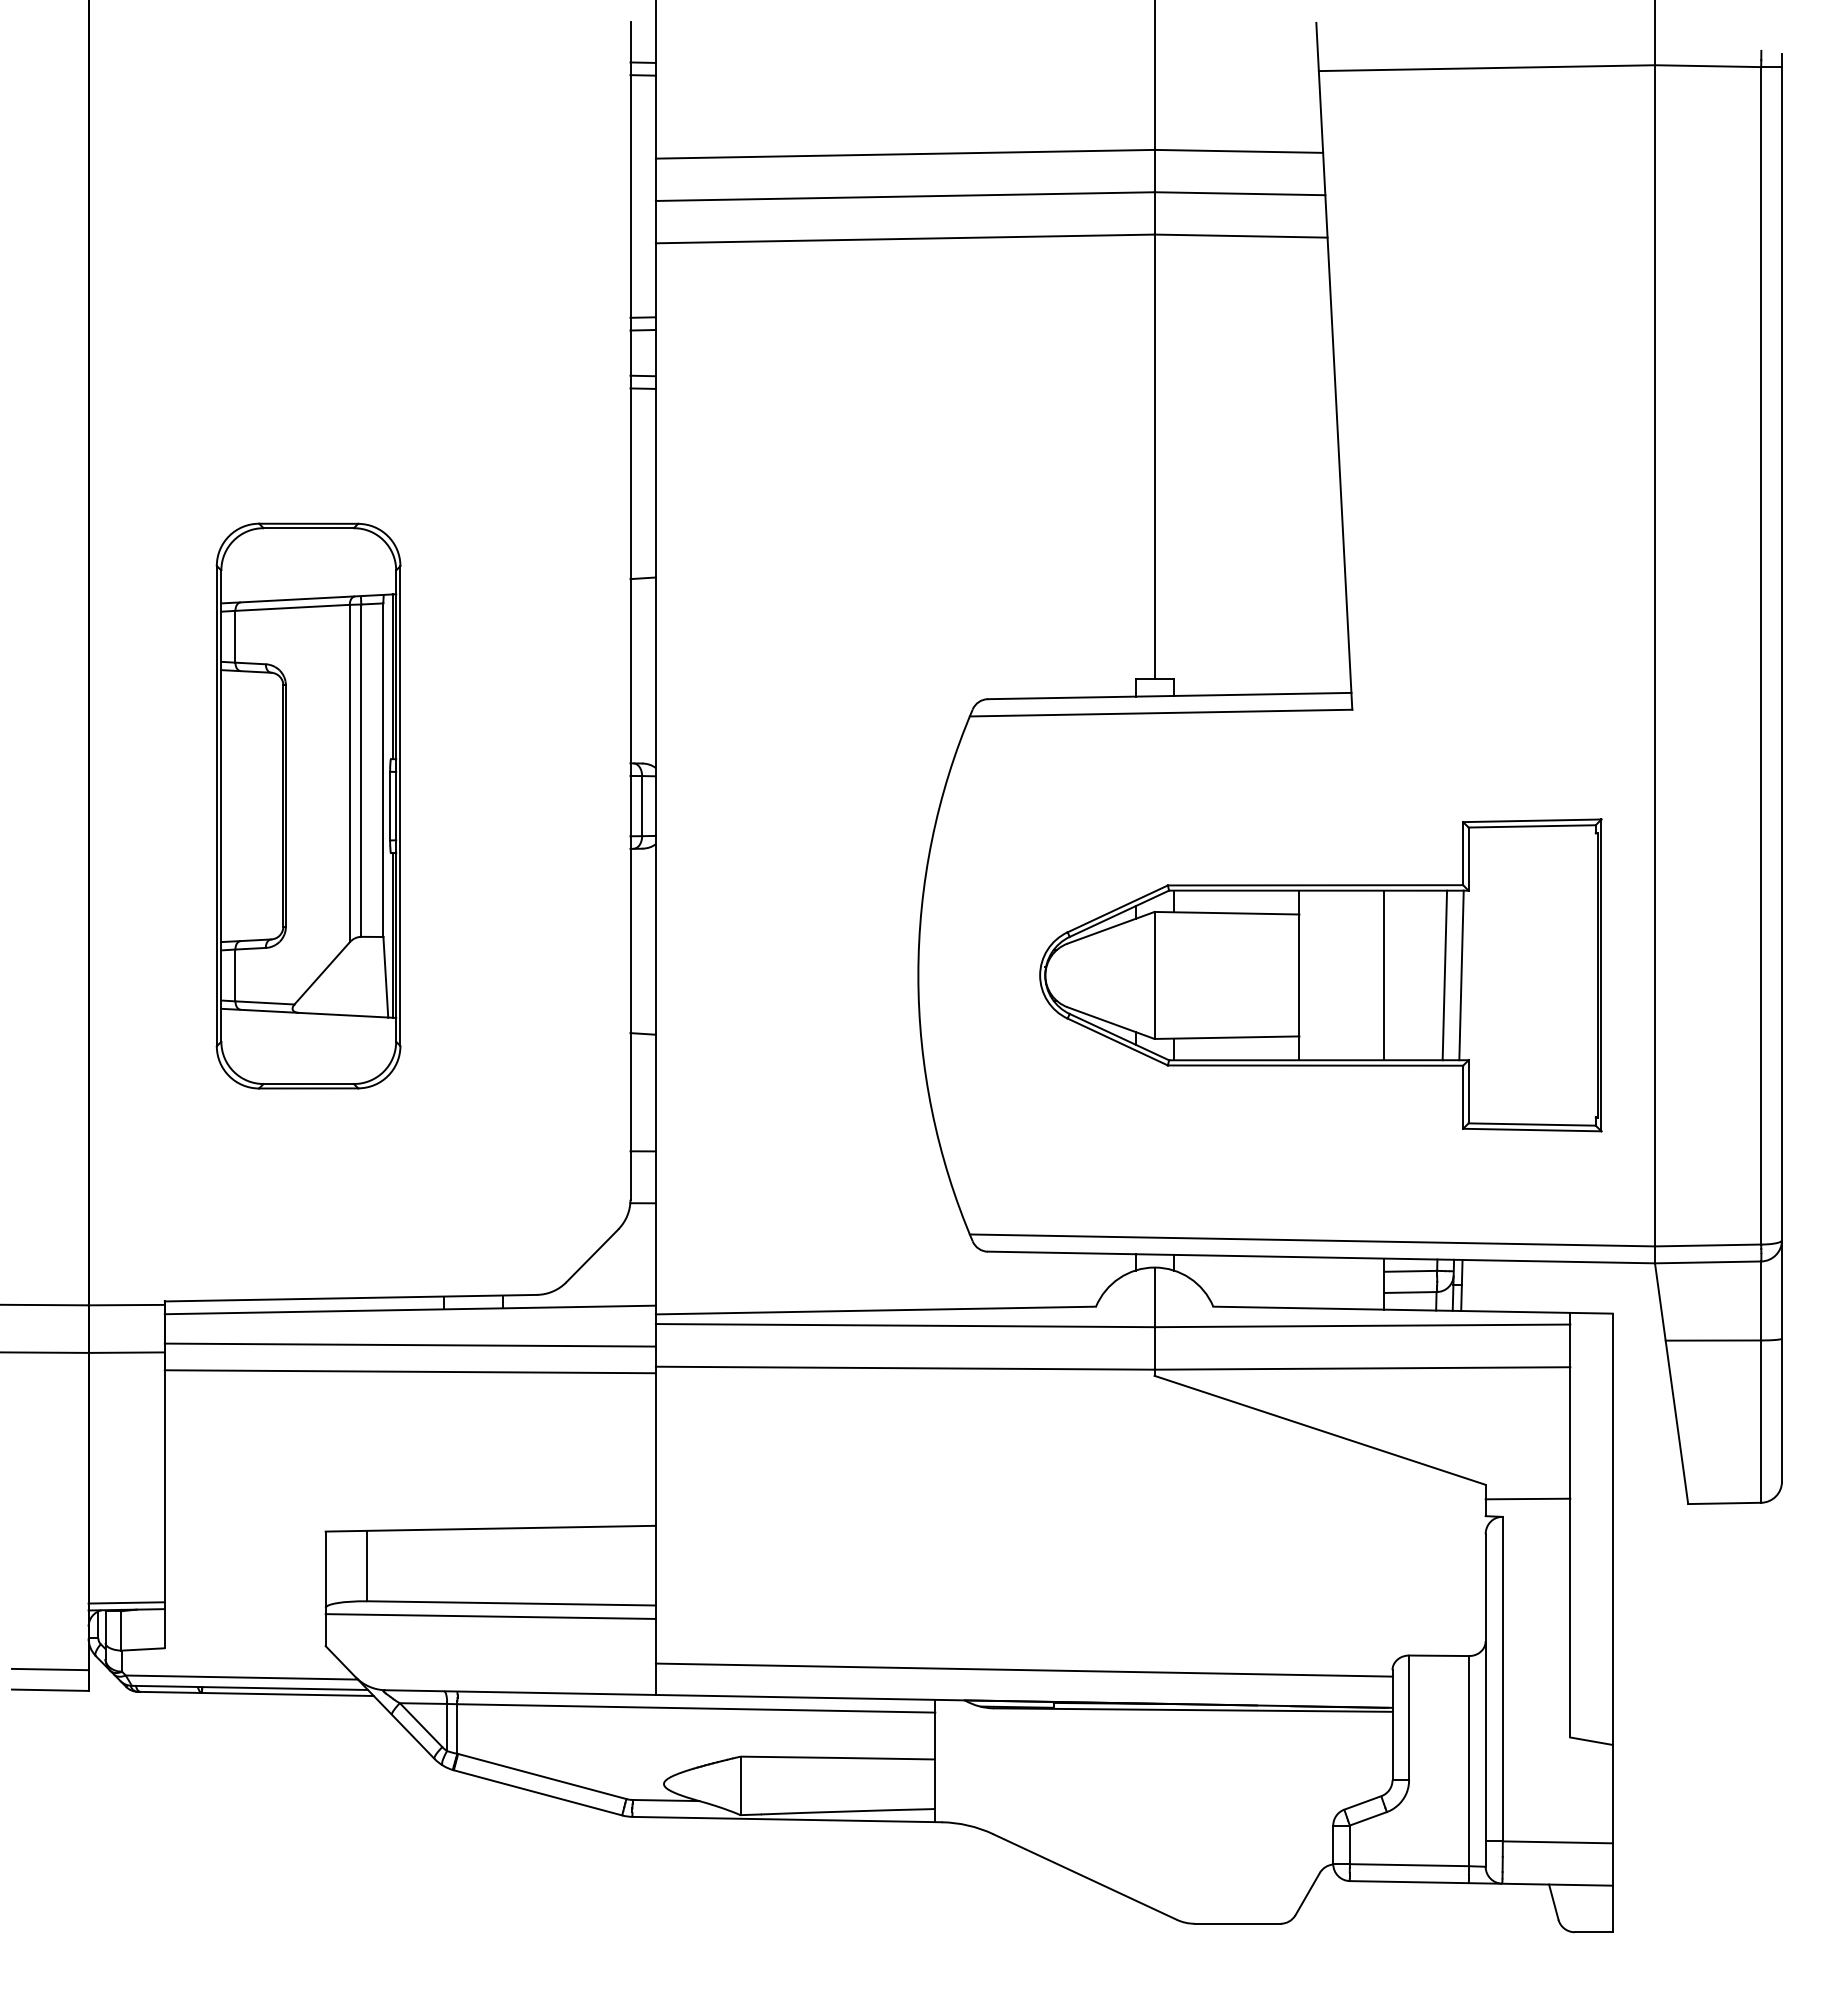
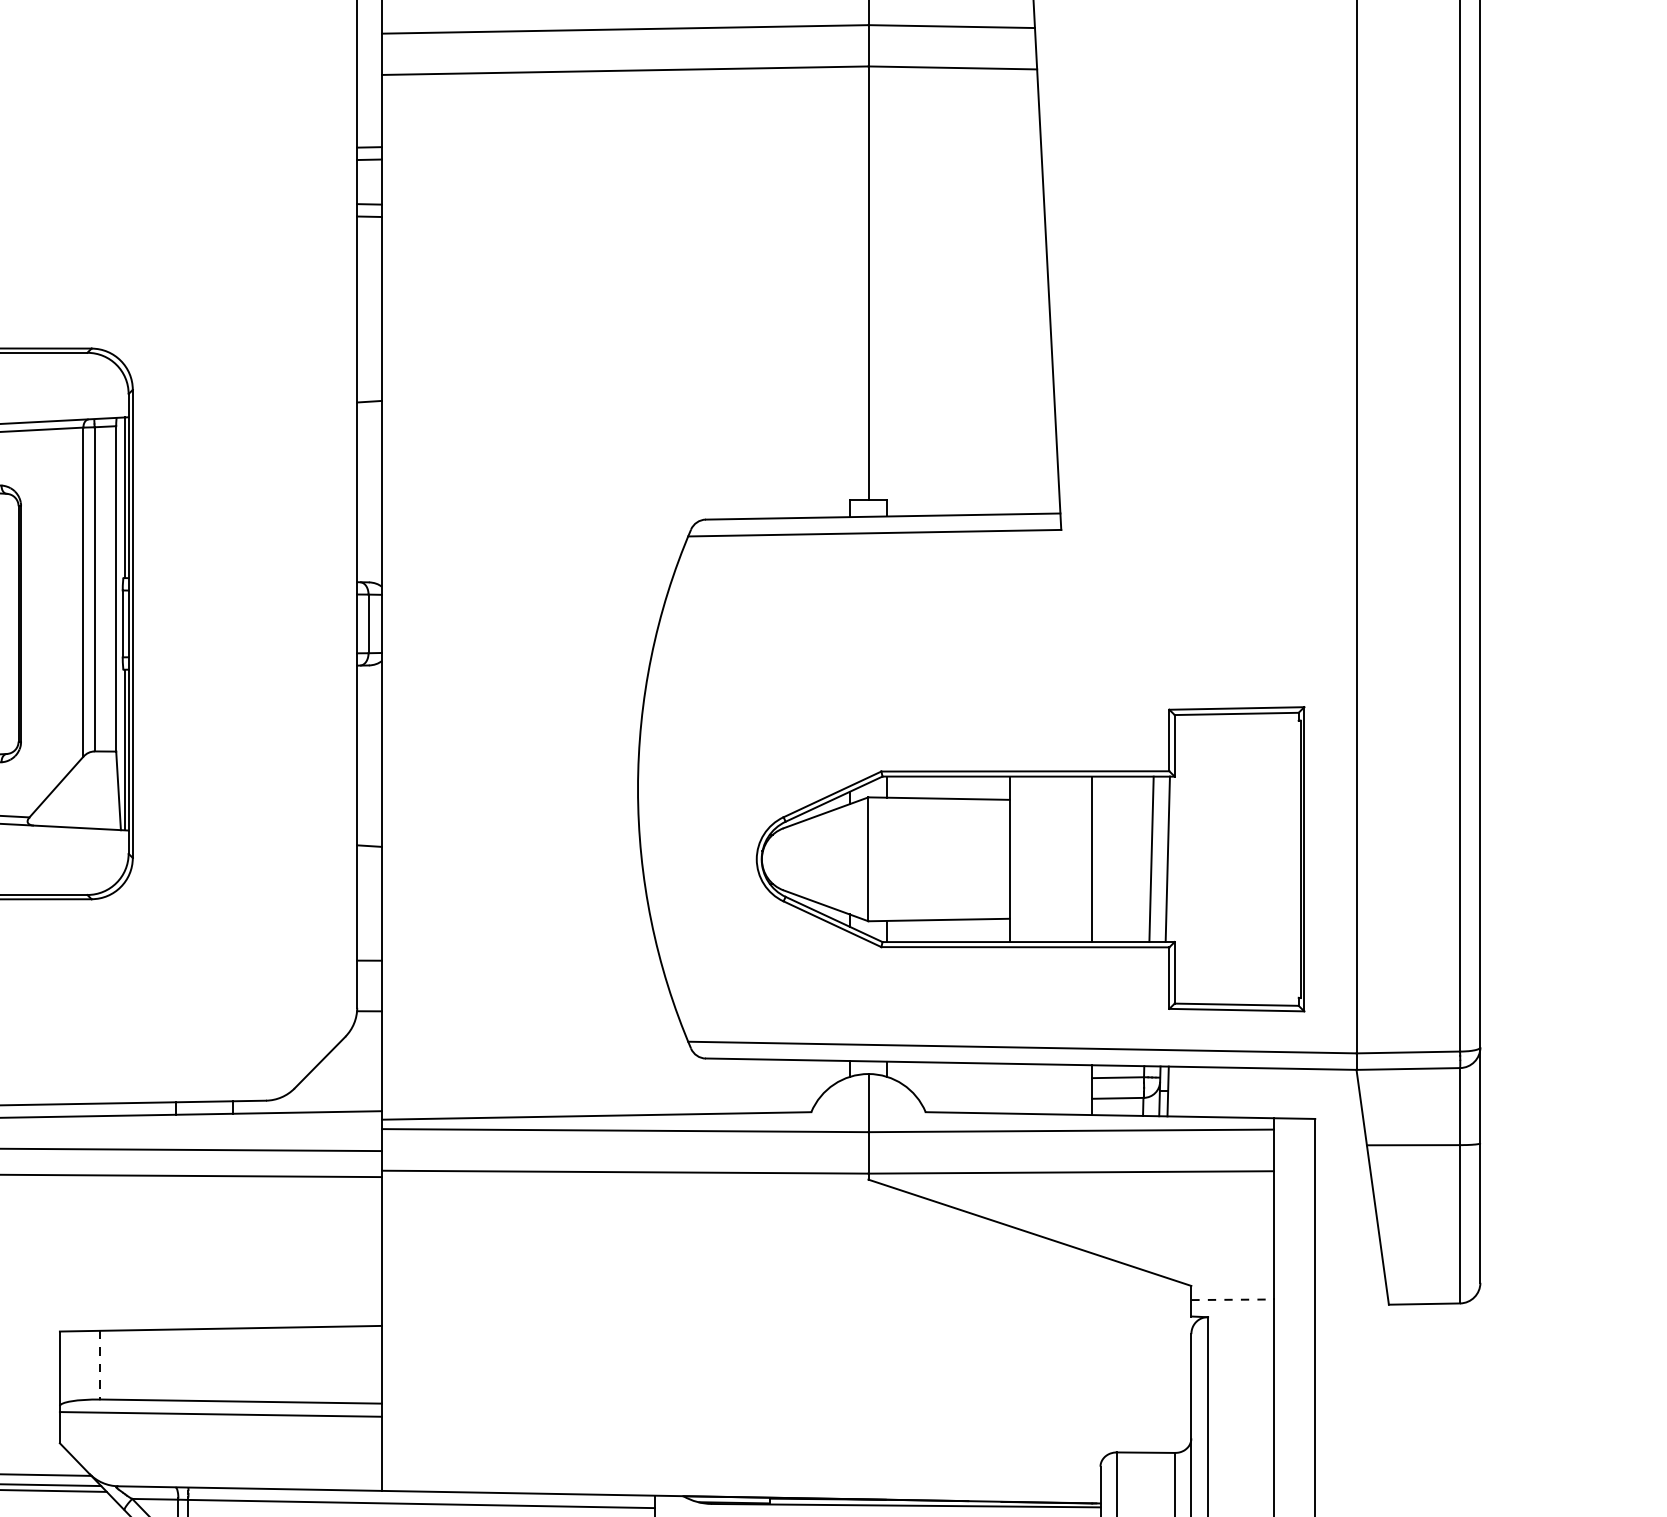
part: (1320, 975) -> (1030, 859), moved
line: (1528, 1499) -> (1233, 1300), solid -> dashed
line: (367, 1566) -> (100, 1365), solid -> dashed
line: (1023, 1669) -> (740, 1466), removed

